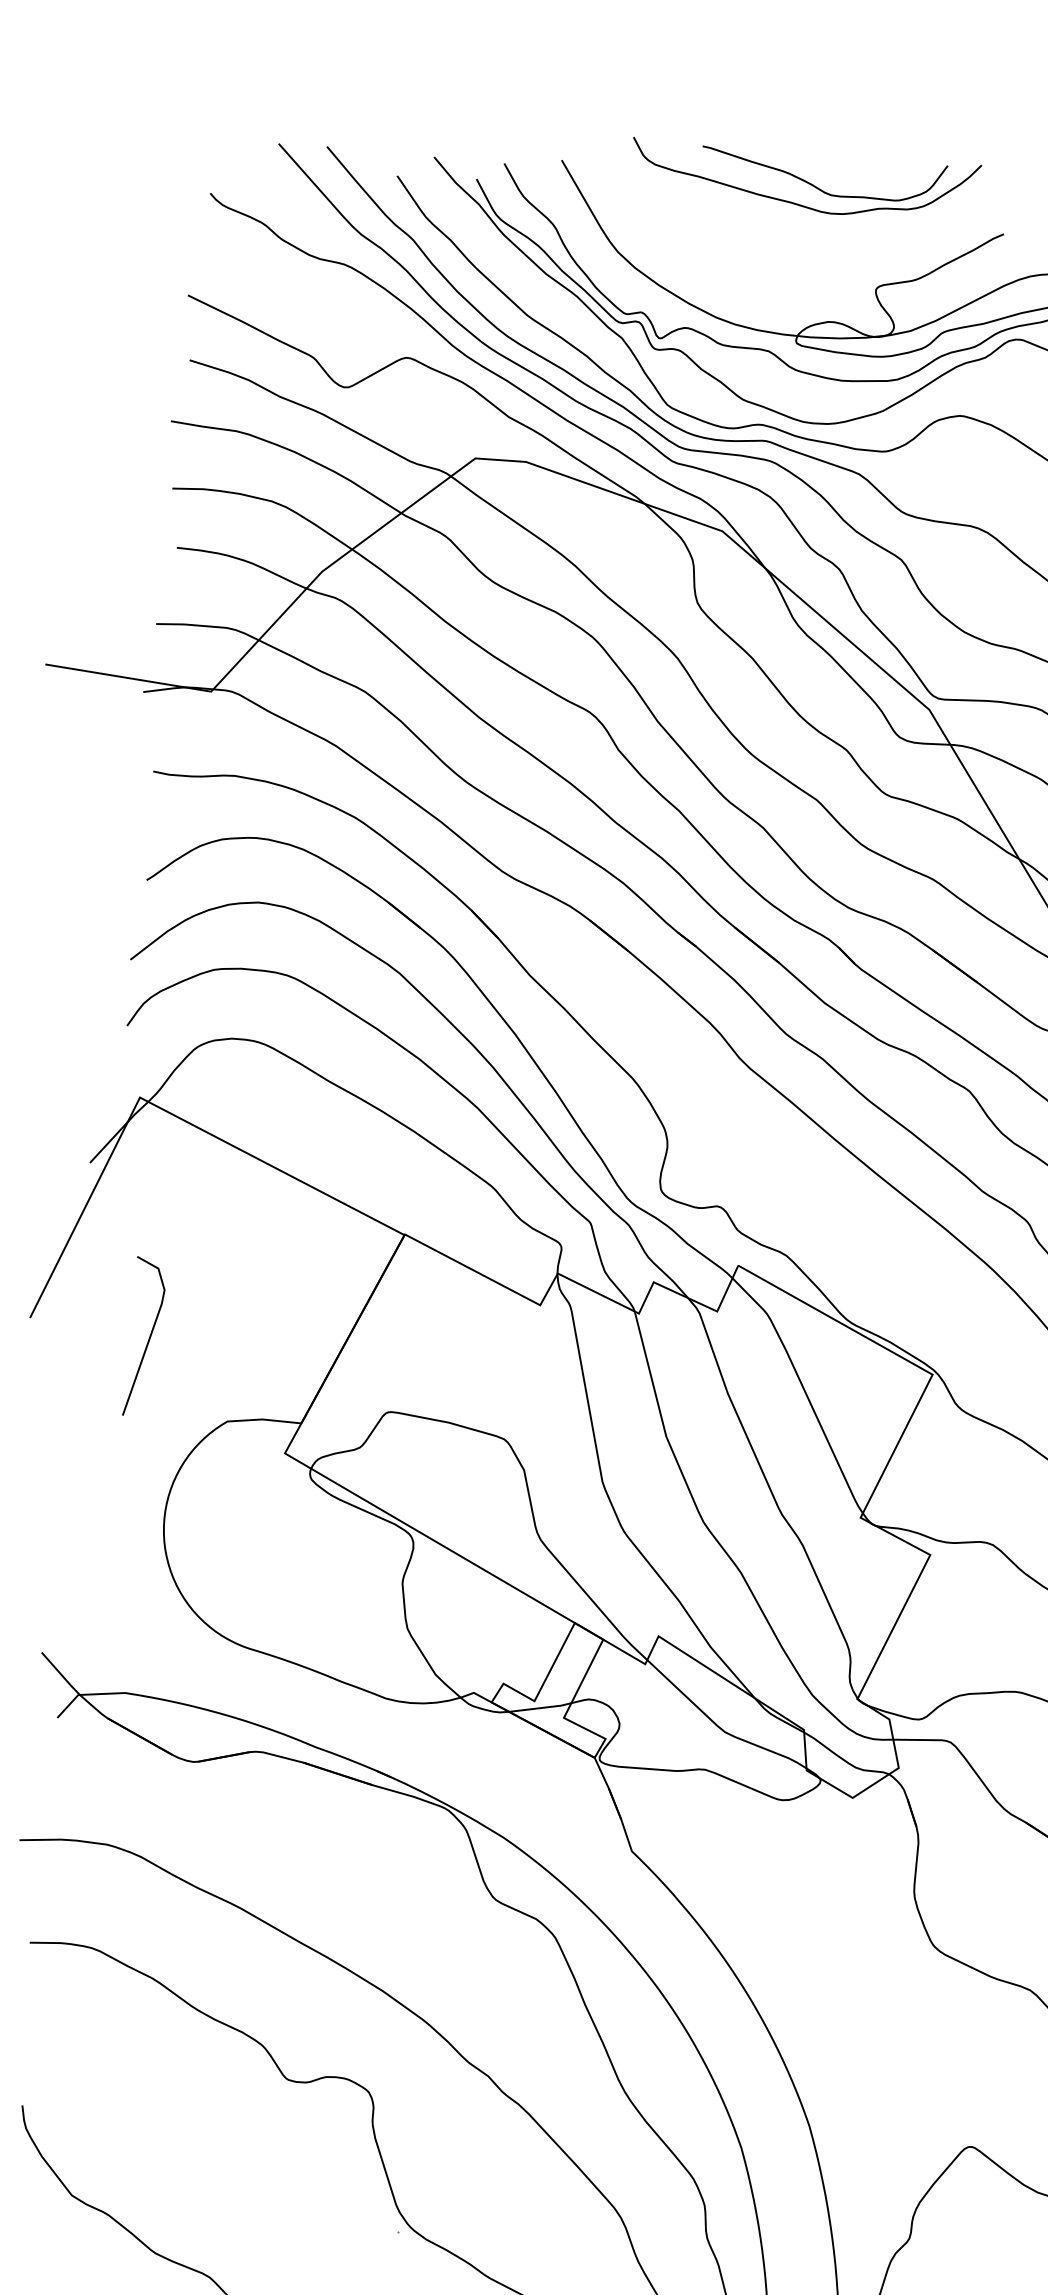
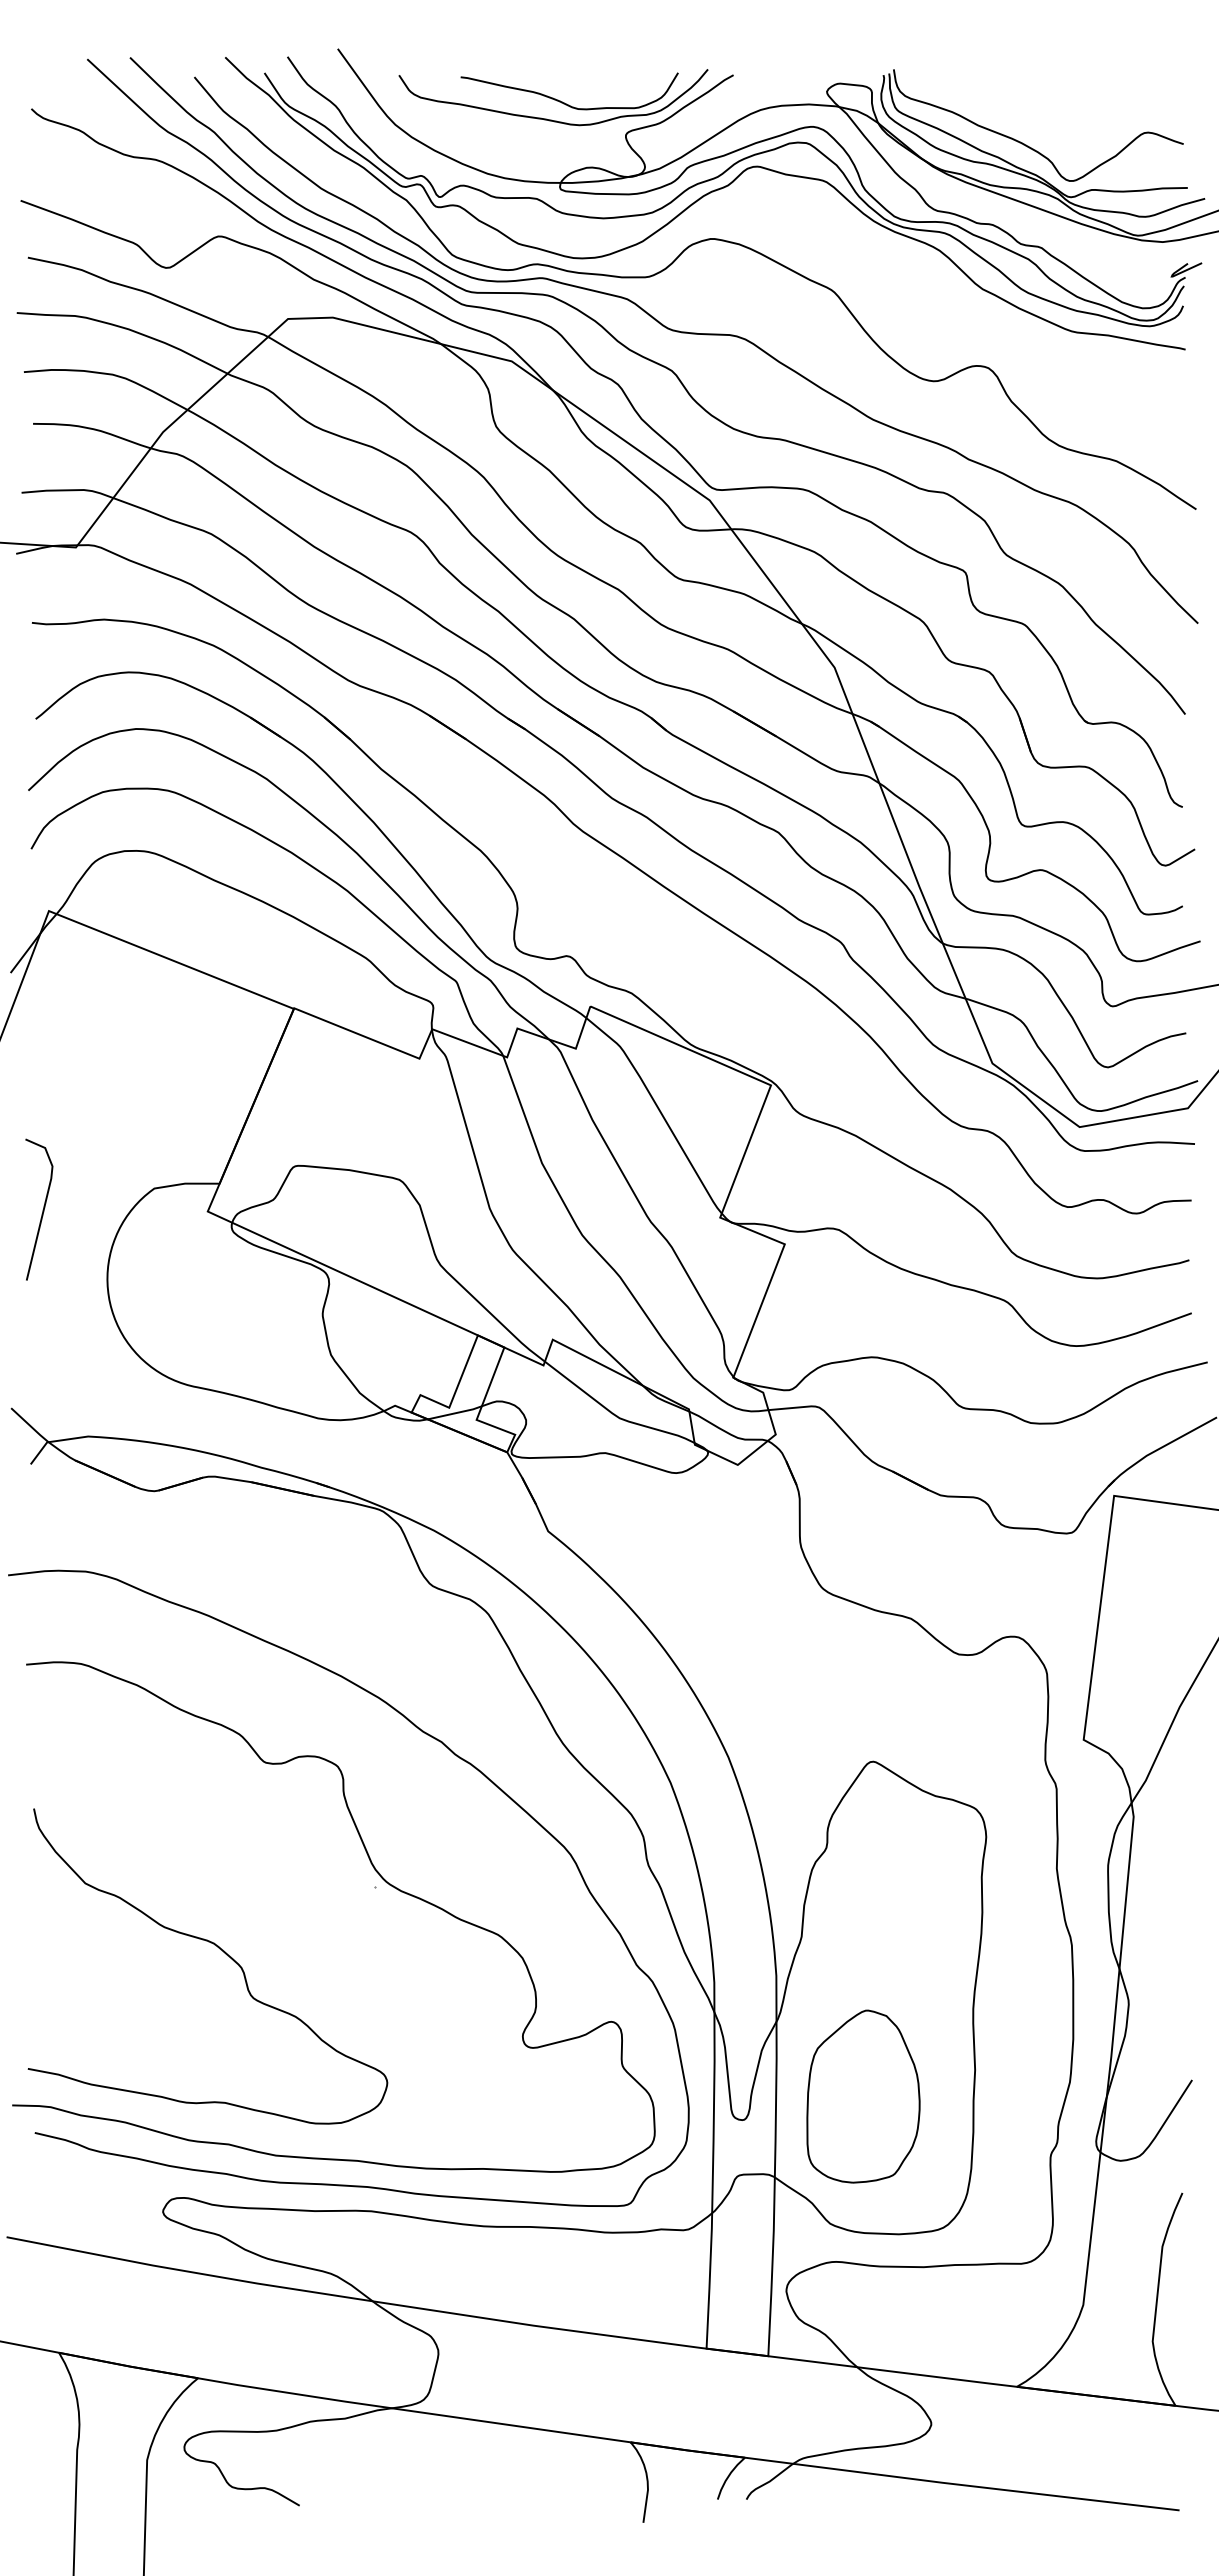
part: (804, 179) -> (553, 97), moved
line: (148, 1337) -> (42, 1209), moved

